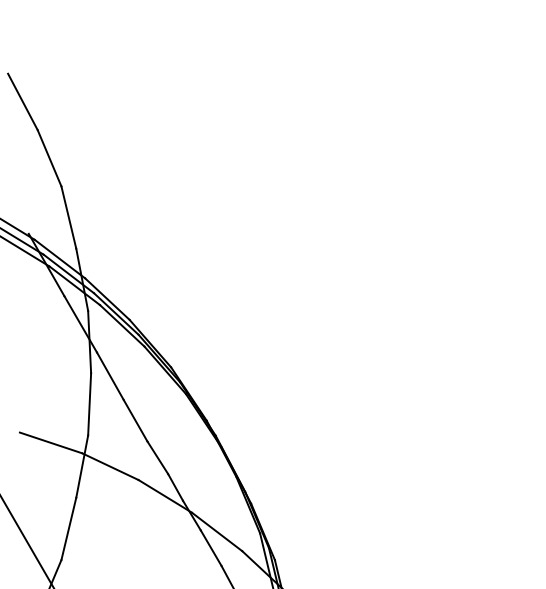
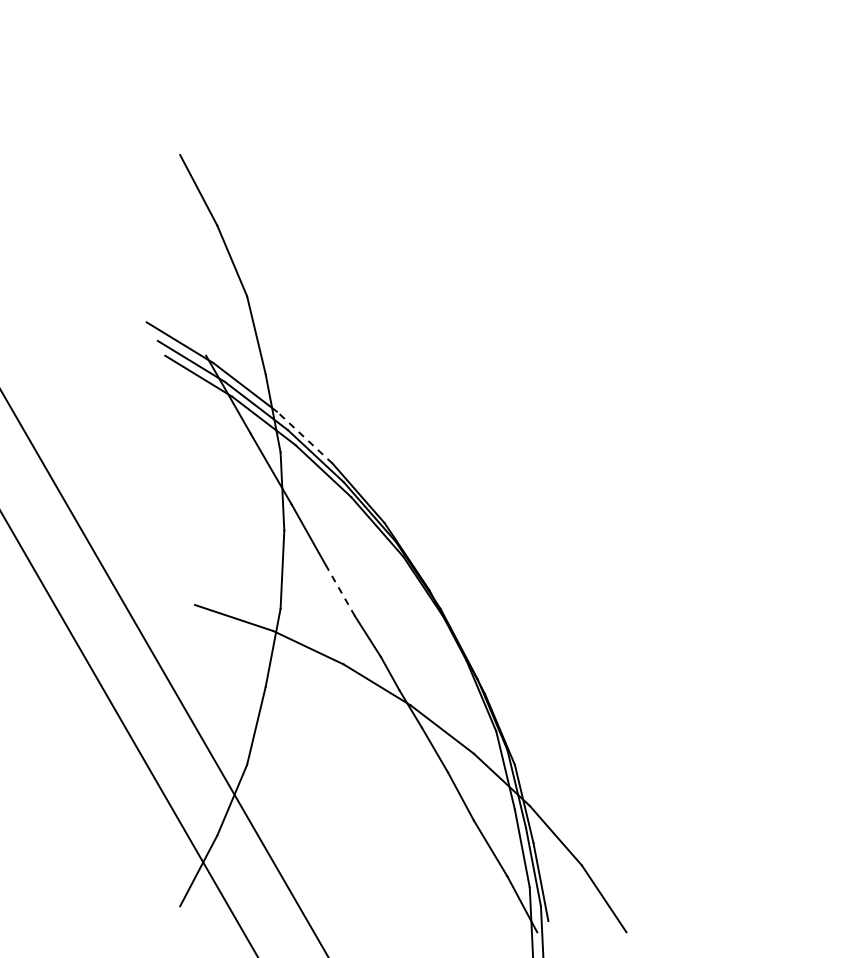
line: (107, 299) -> (304, 437), solid -> dashed
line: (135, 420) -> (339, 589), solid -> dashed

